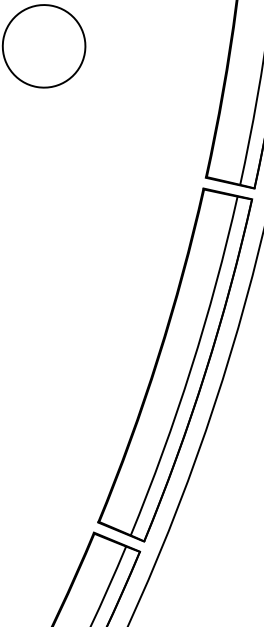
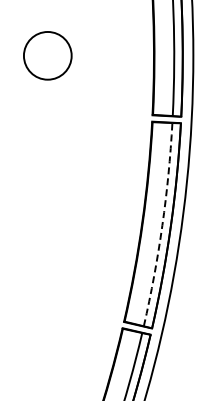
arc: (191, 368) -> (162, 225), solid -> dashed

